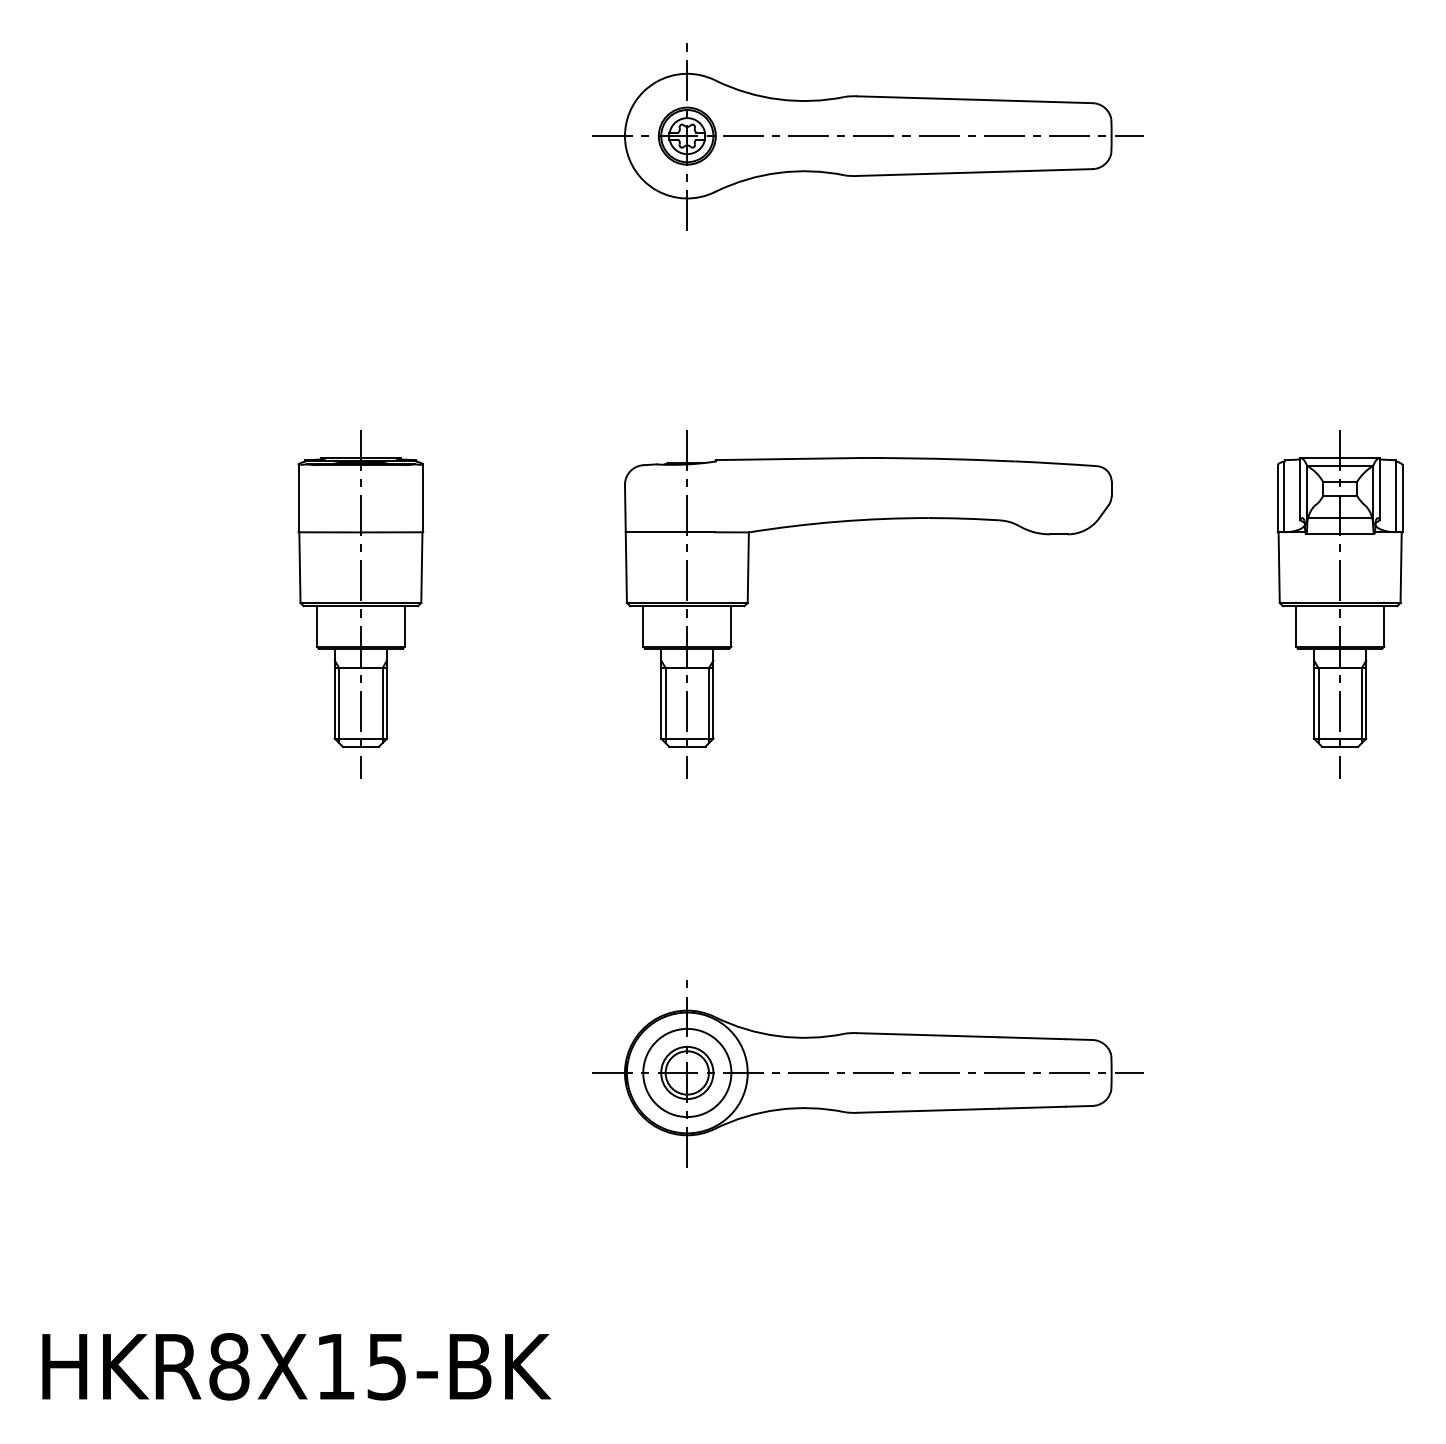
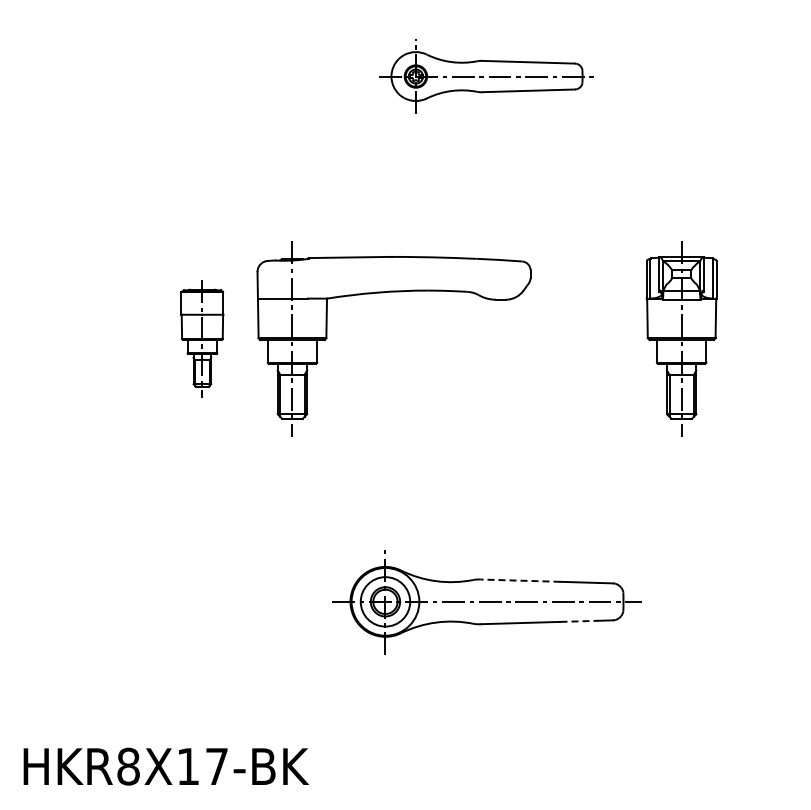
part: (867, 136) -> (486, 76), size x0.7
part: (867, 521) -> (393, 292), moved
part: (361, 603) -> (202, 338), size x0.6
part: (1339, 603) -> (681, 338), moved
line: (928, 1034) -> (520, 580), solid -> dashed
line: (1033, 1107) -> (579, 621), solid -> dashed
text: (386, 1366) -> (216, 766), HKR8X15-BK -> HKR8X17-BK

